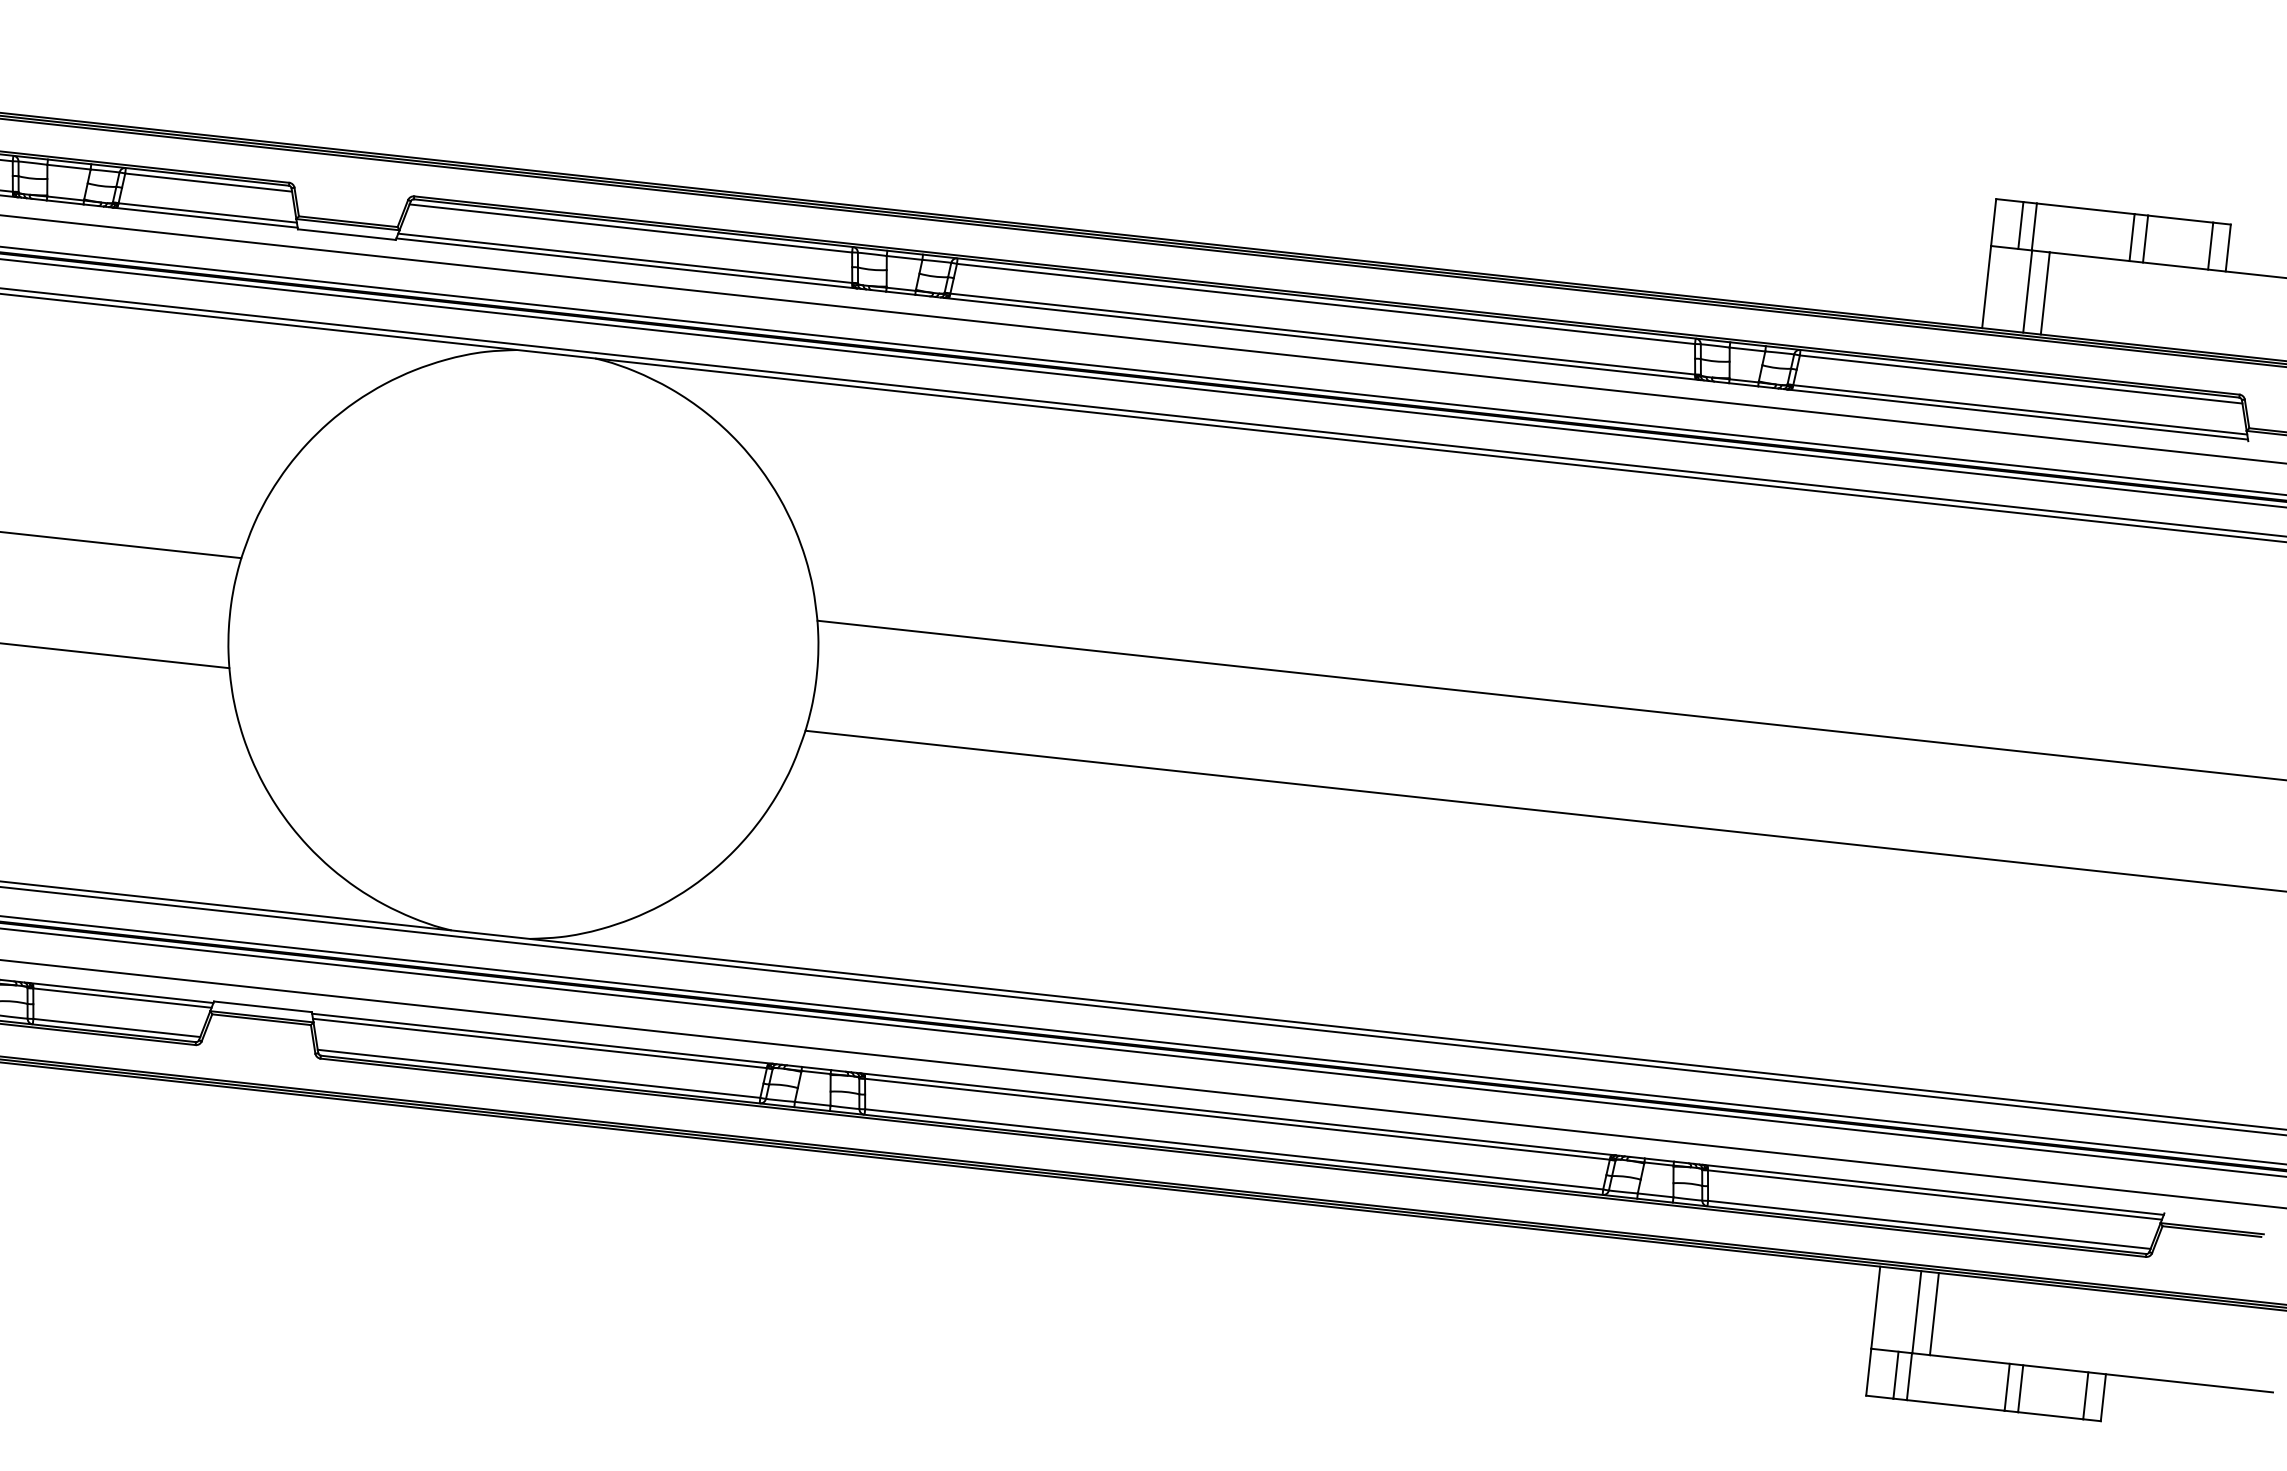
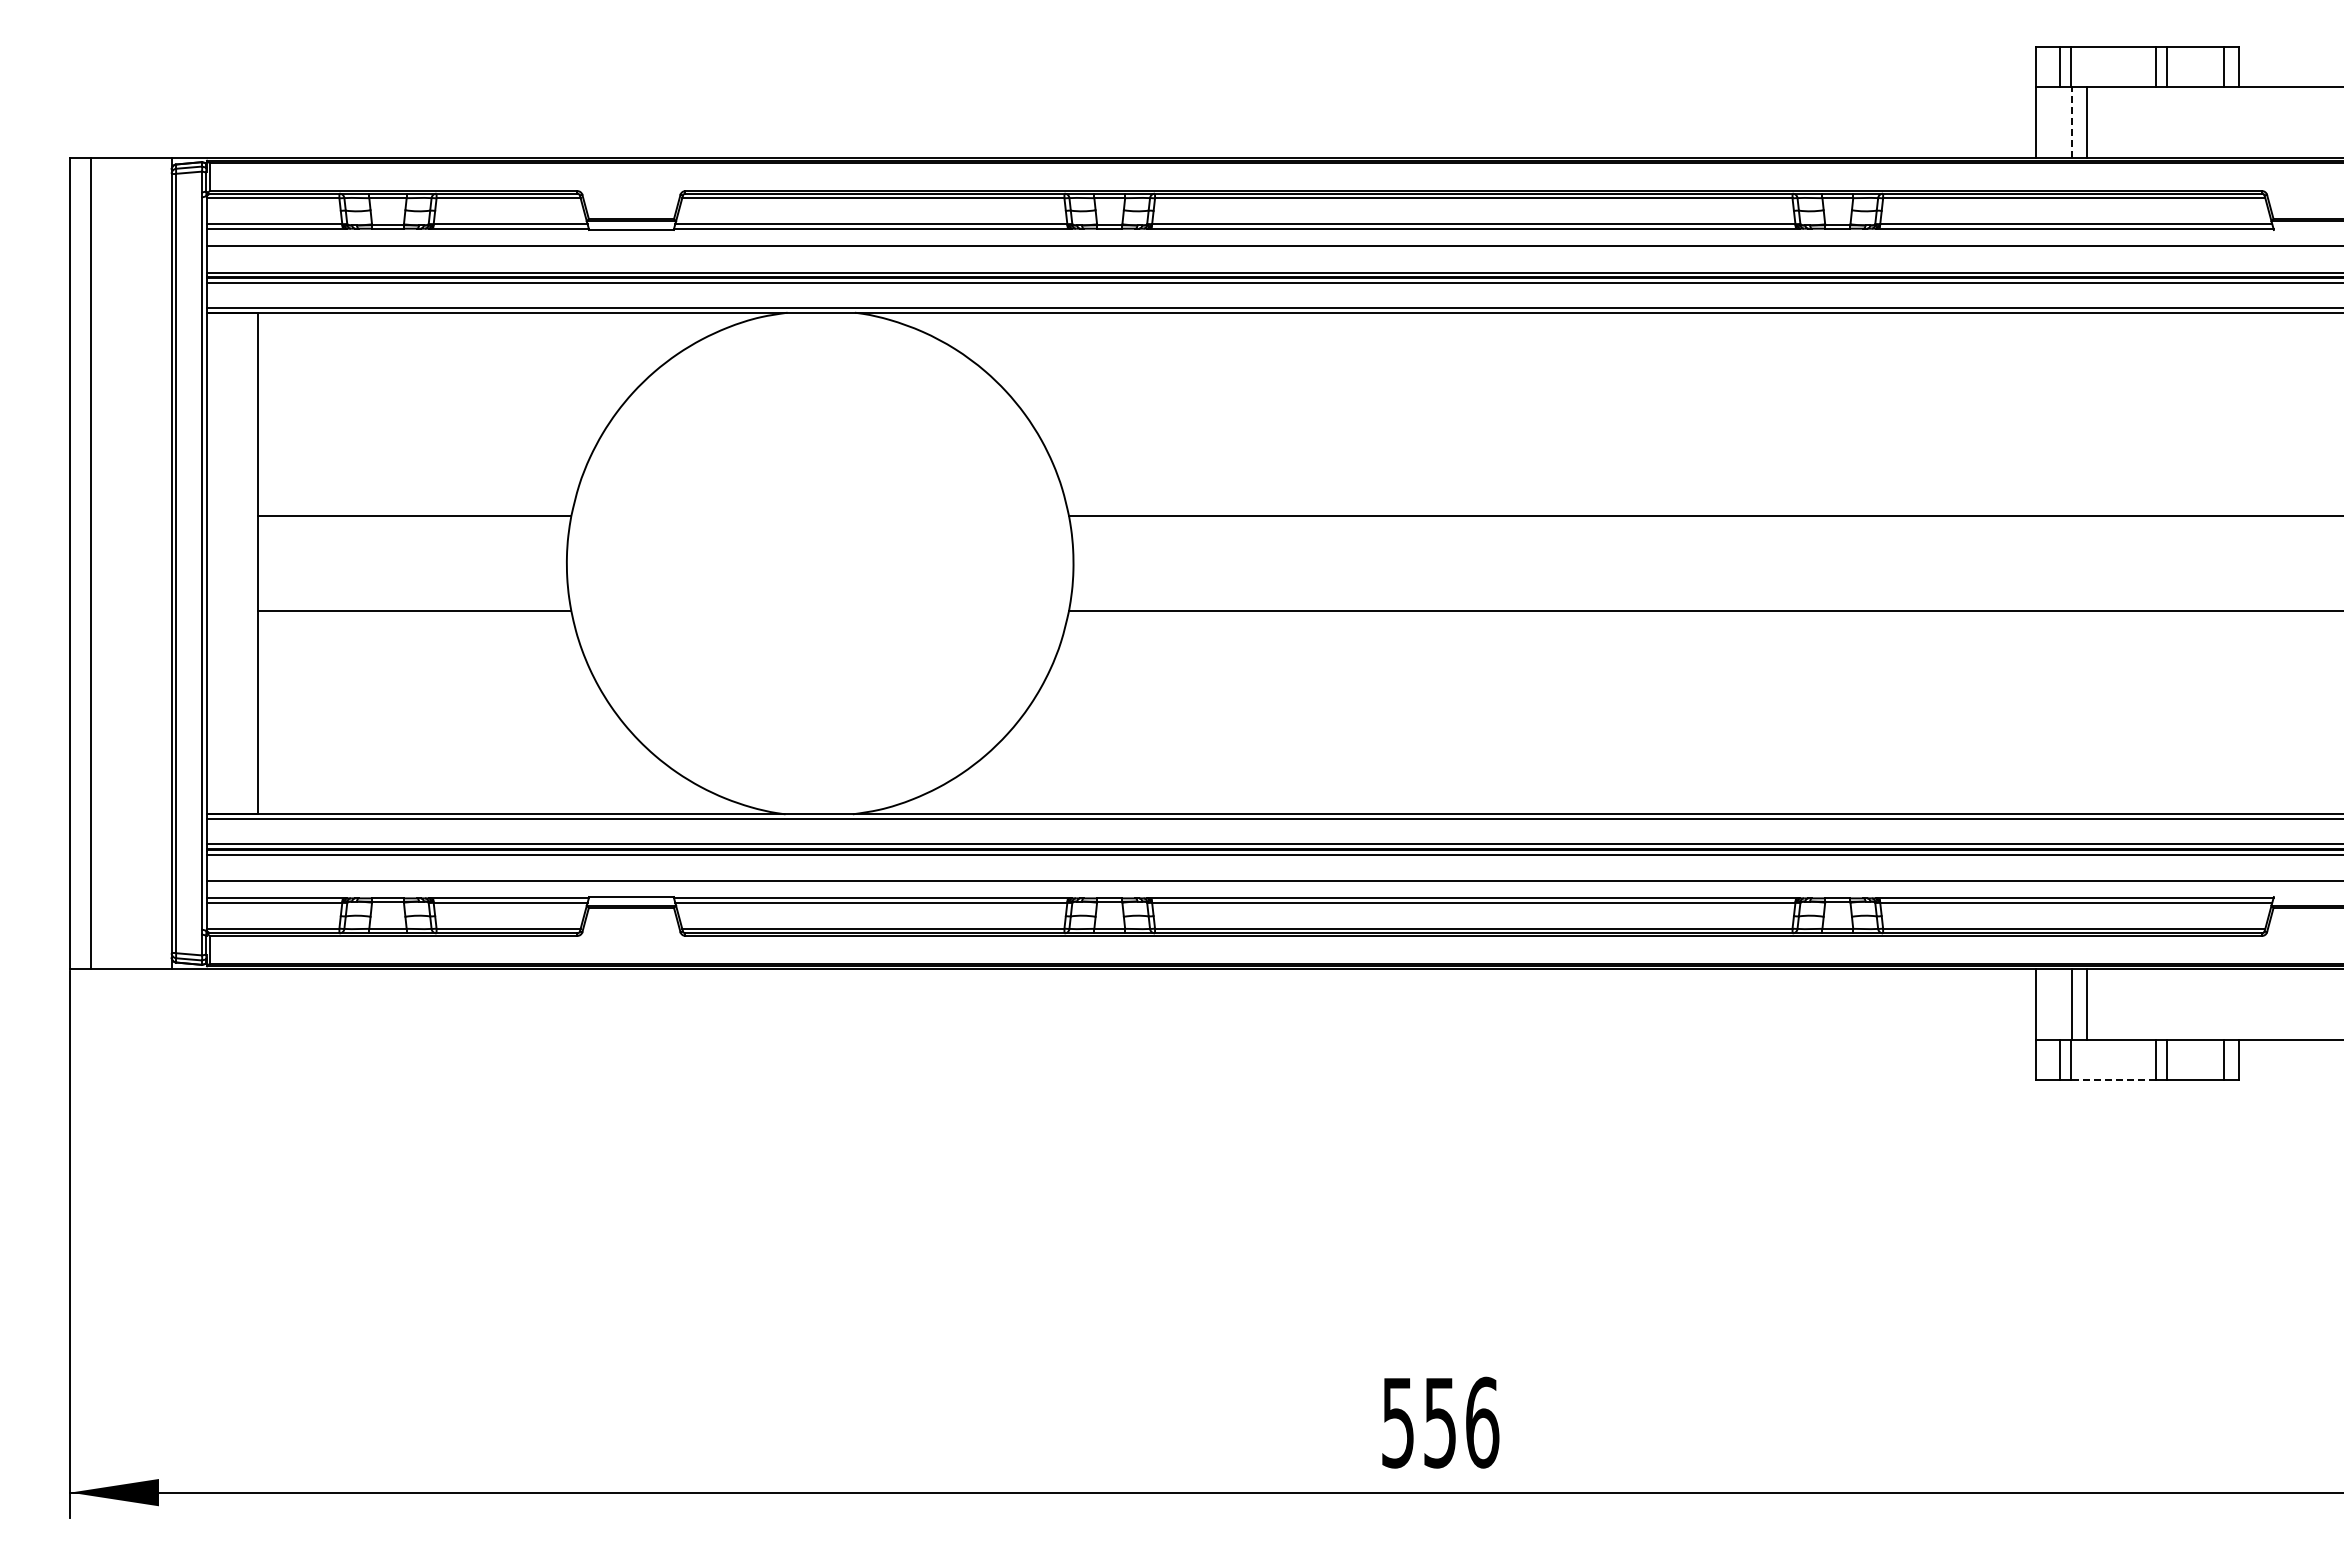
line: (2027, 291) -> (2071, 122), solid -> dashed
line: (1955, 1405) -> (2113, 1080), solid -> dashed

